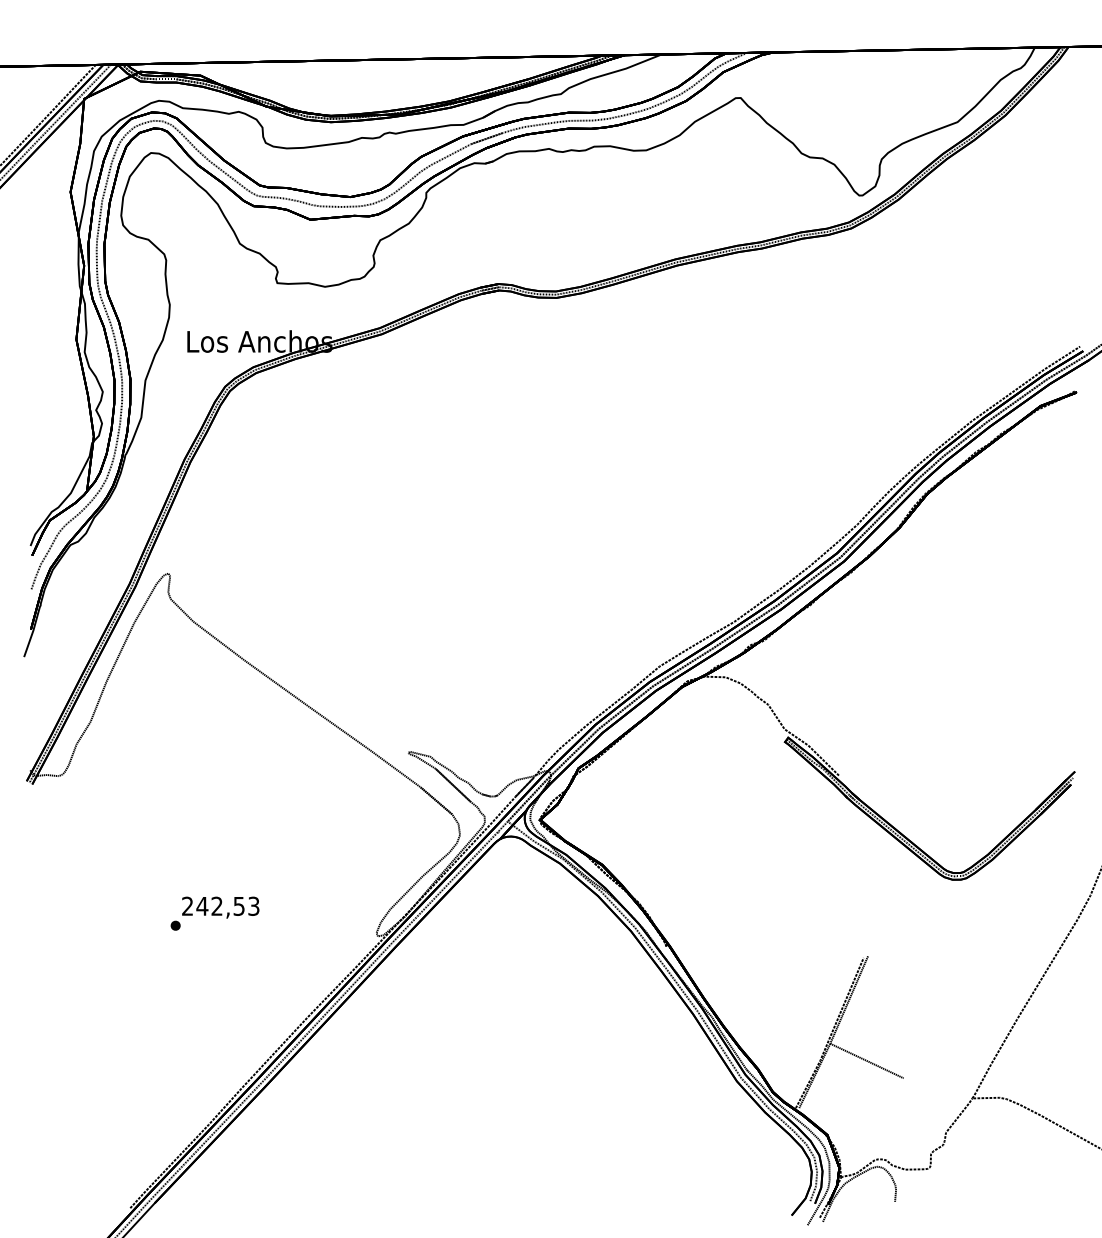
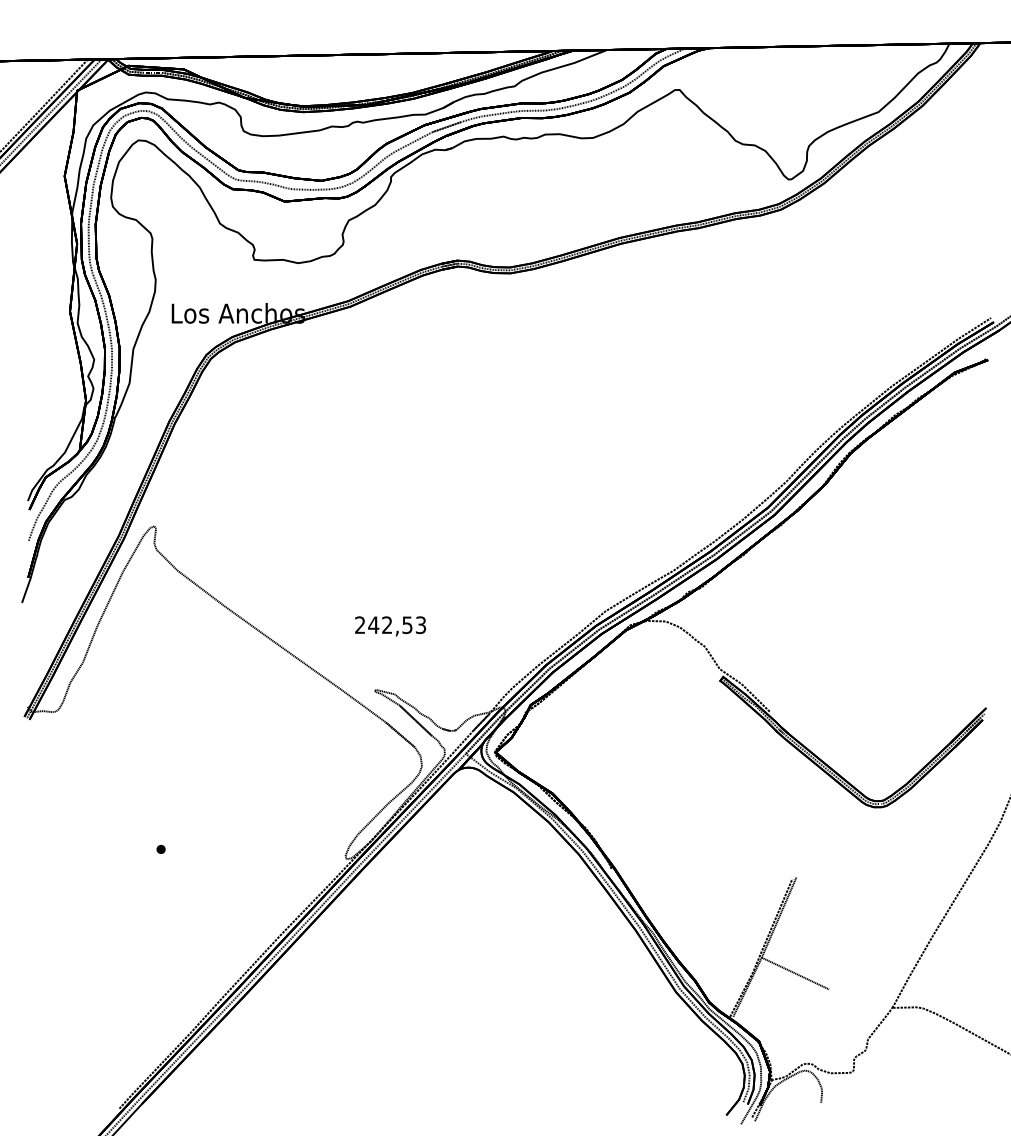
text: (220, 907) -> (390, 626), moved

